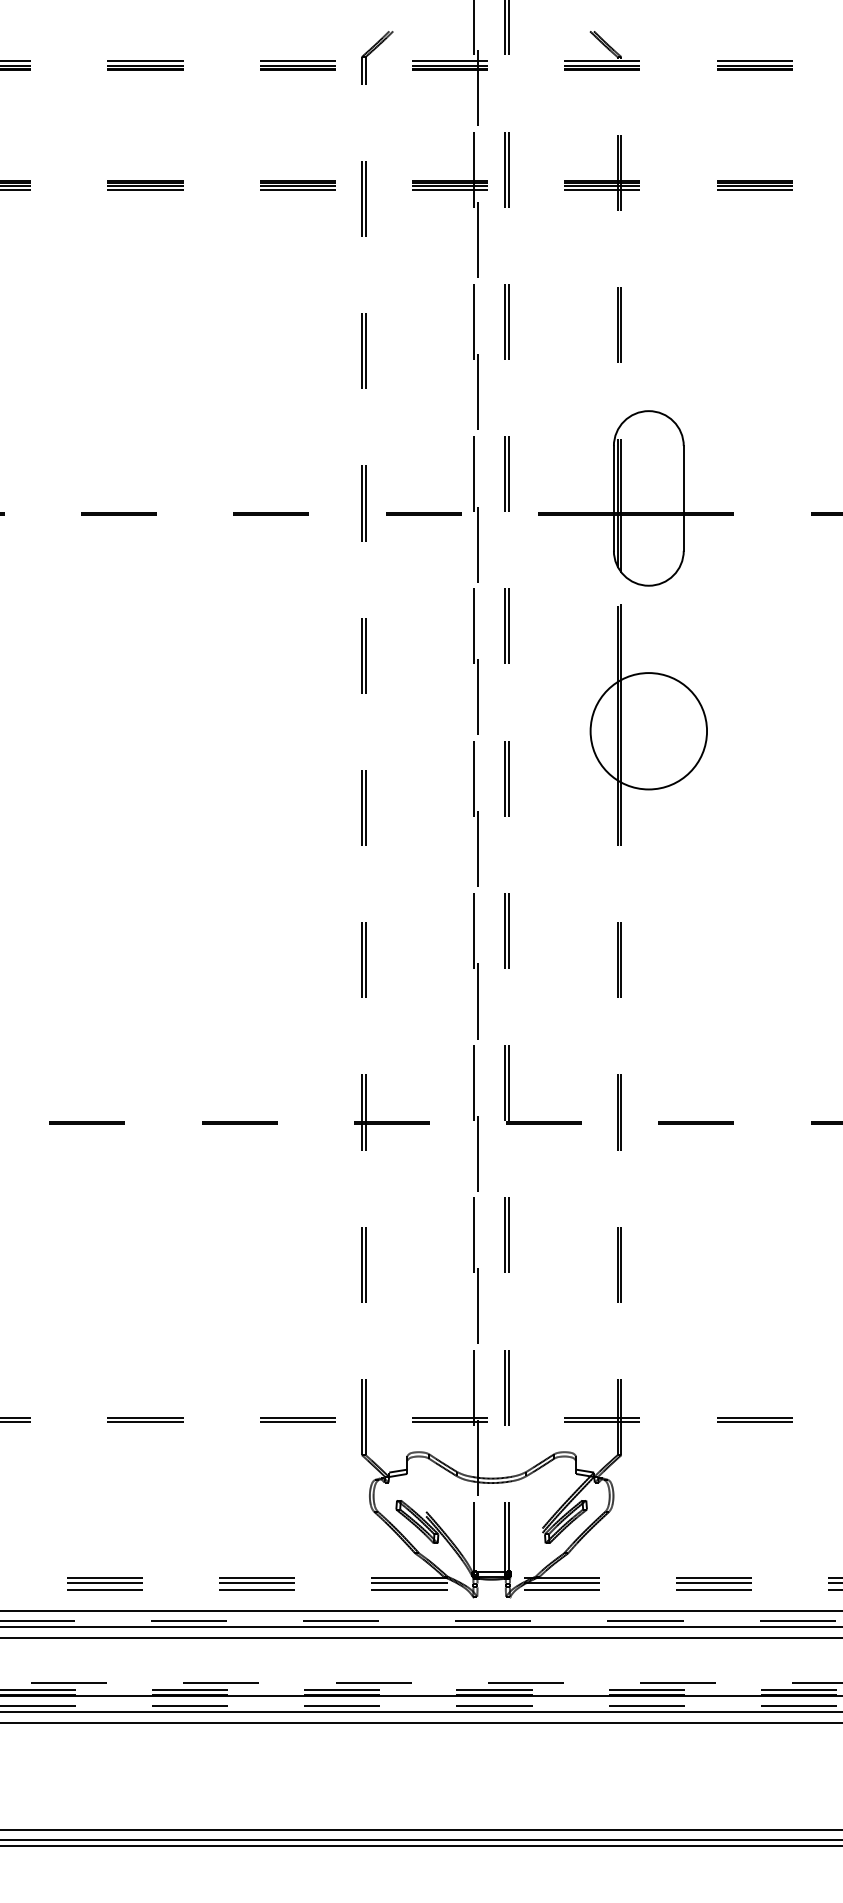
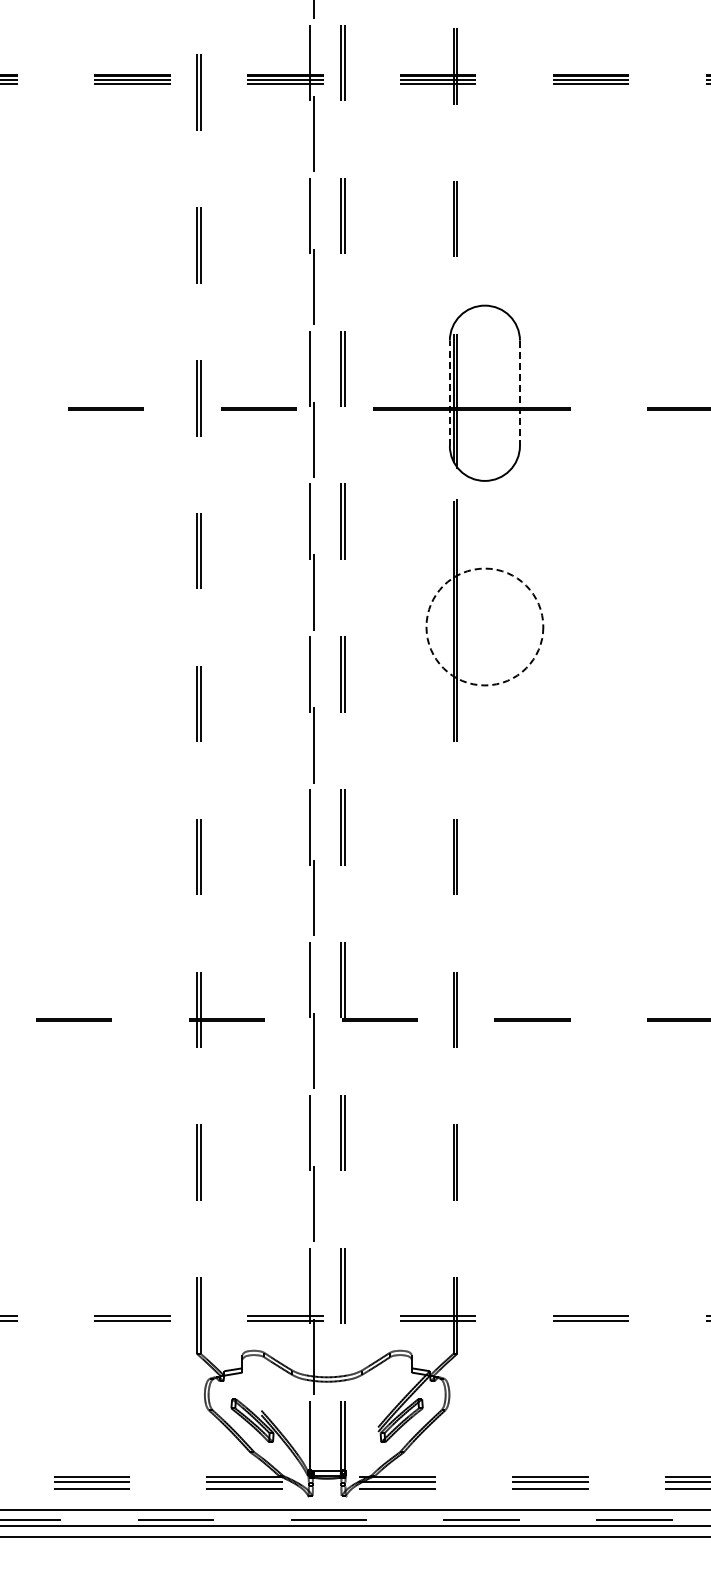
line: (613, 497) -> (449, 392), solid -> dashed
line: (683, 498) -> (519, 393), solid -> dashed
circle: (648, 731) -> (484, 627), solid -> dashed

